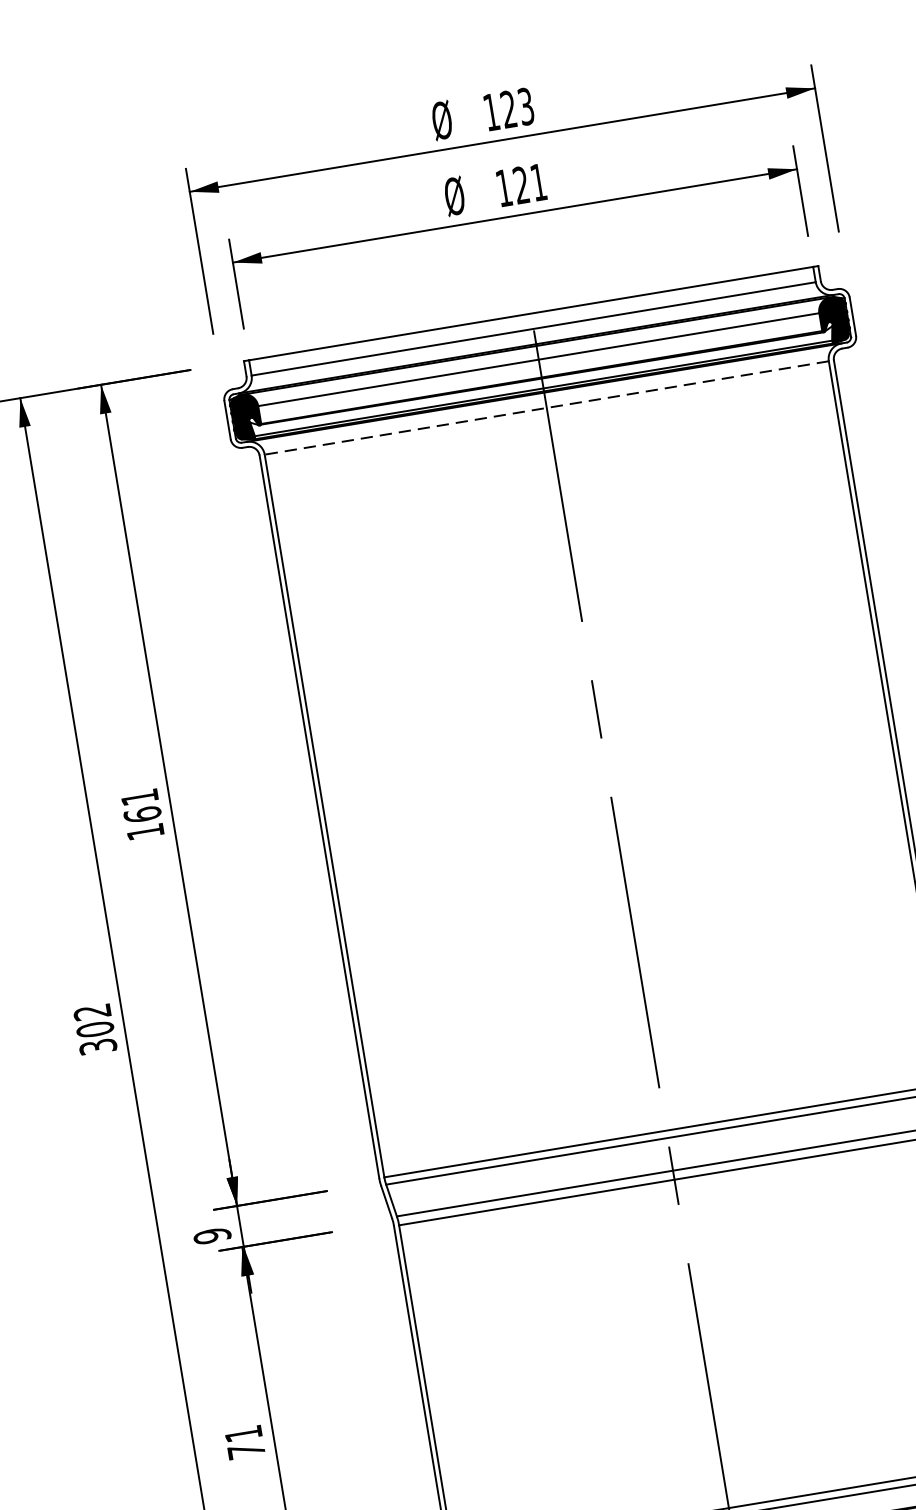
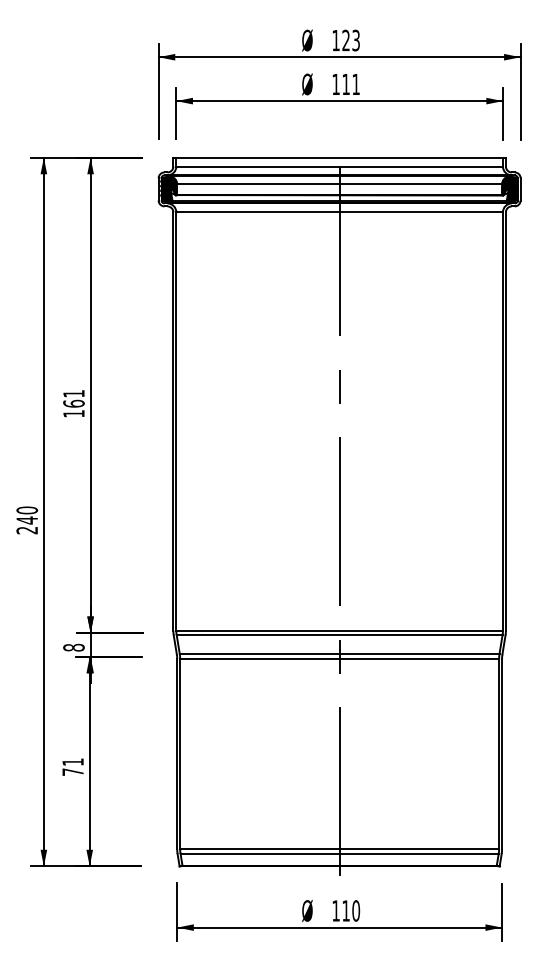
text: (520, 183) -> (345, 83), 121 -> 111
line: (546, 408) -> (339, 212), dashed -> solid
text: (95, 1029) -> (27, 520), 302 -> 240
text: (211, 1235) -> (73, 647), 9 -> 8

